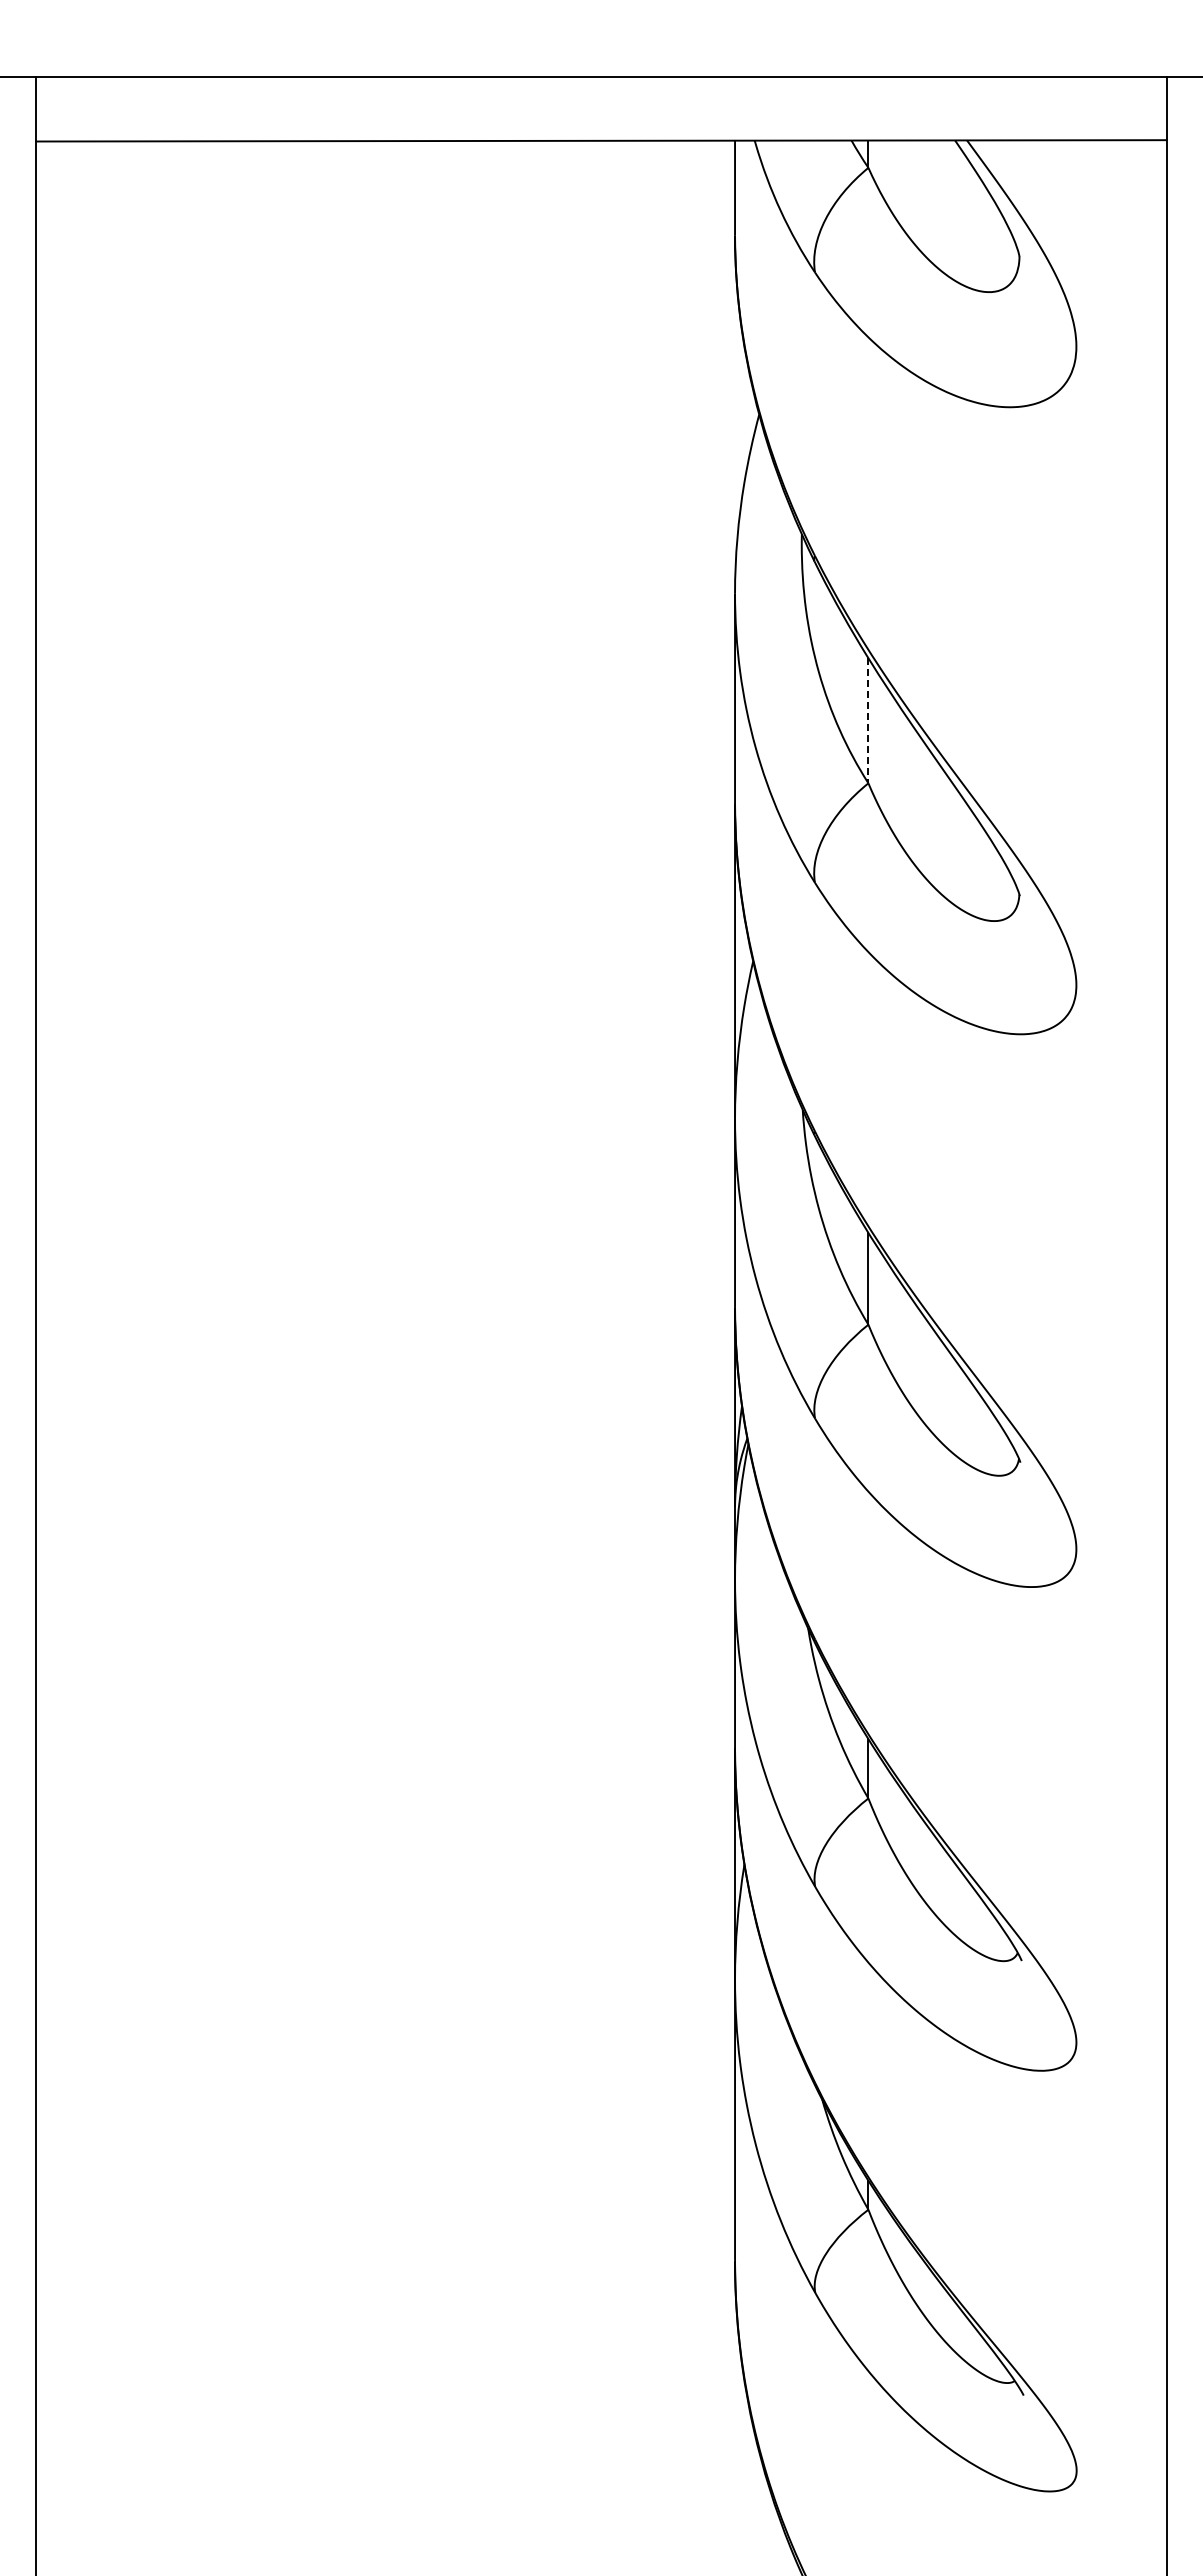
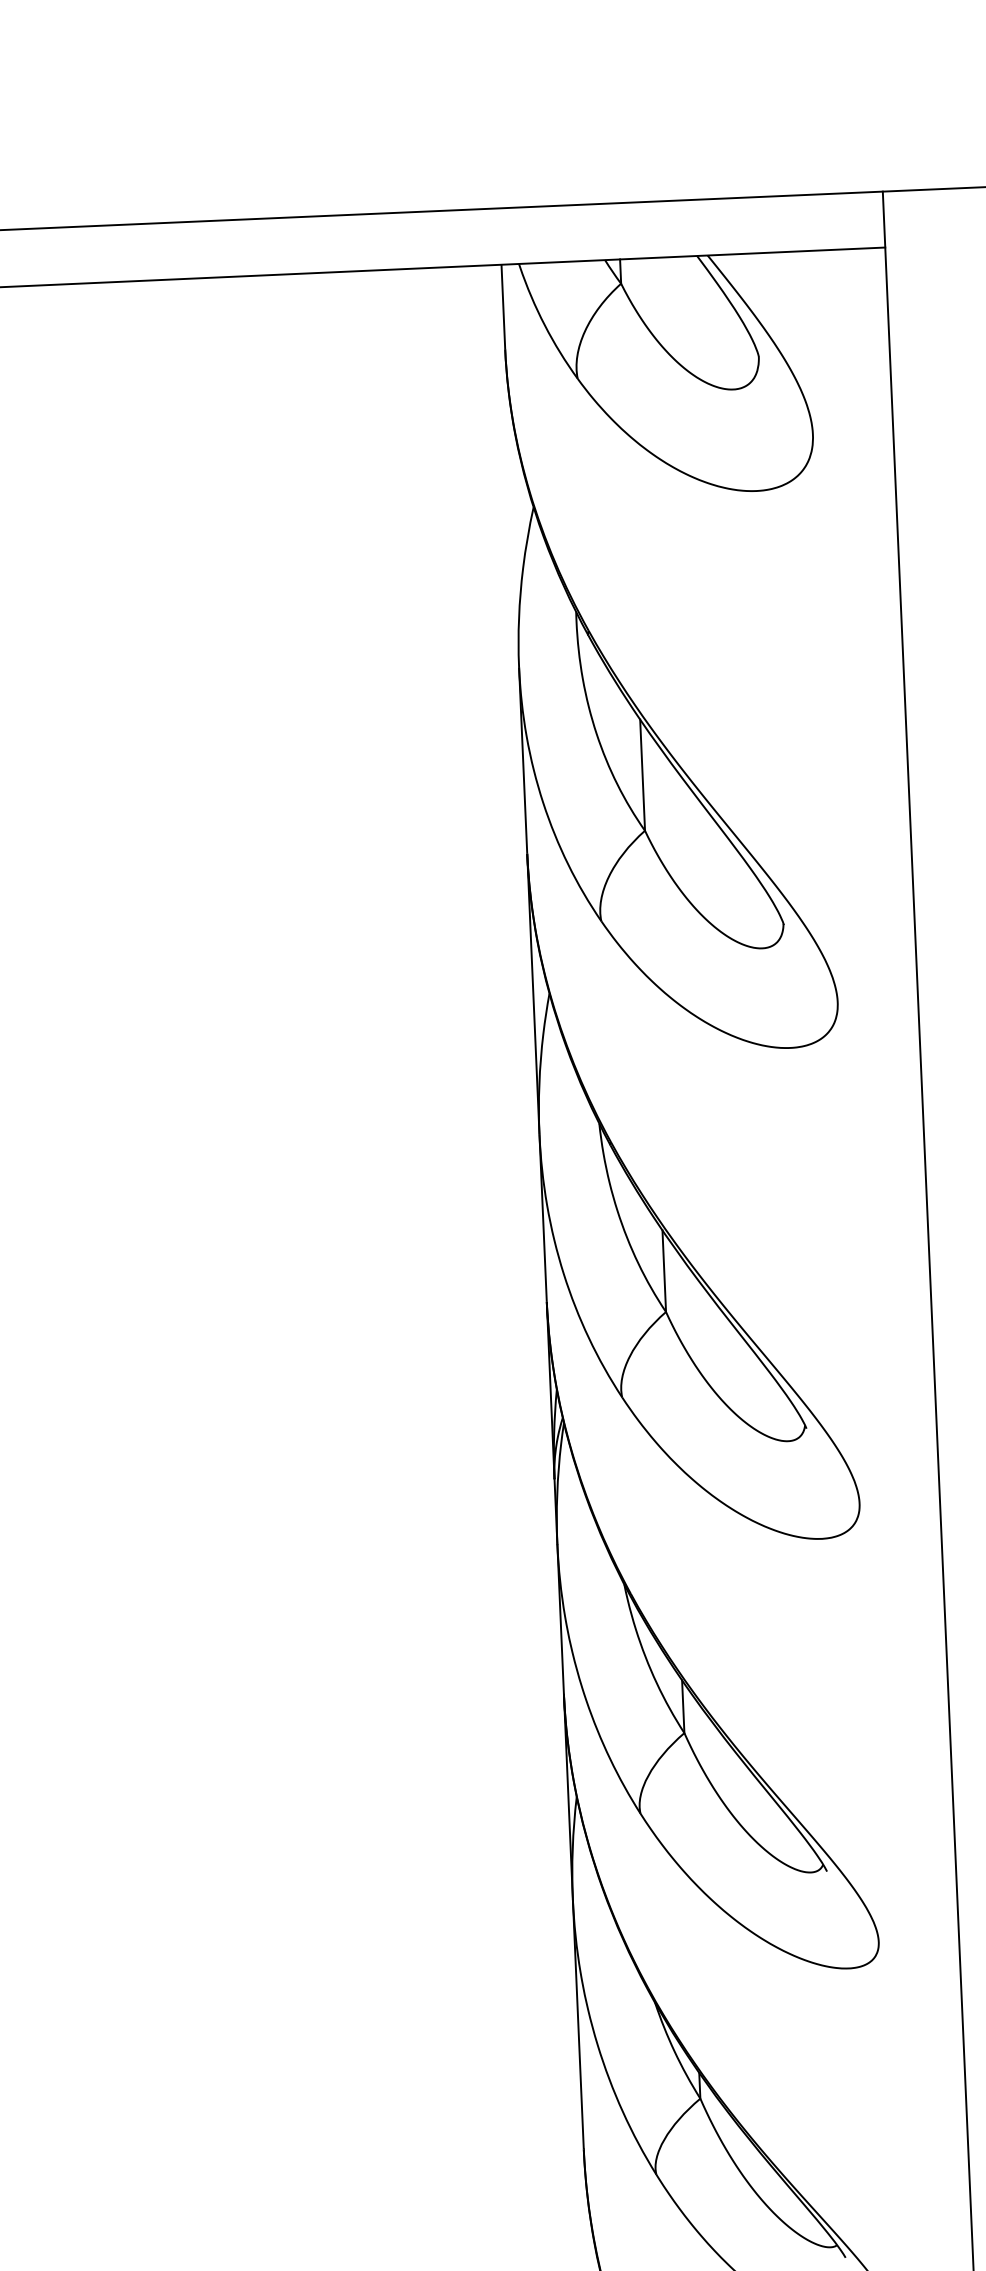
line: (868, 720) -> (642, 774), dashed -> solid

